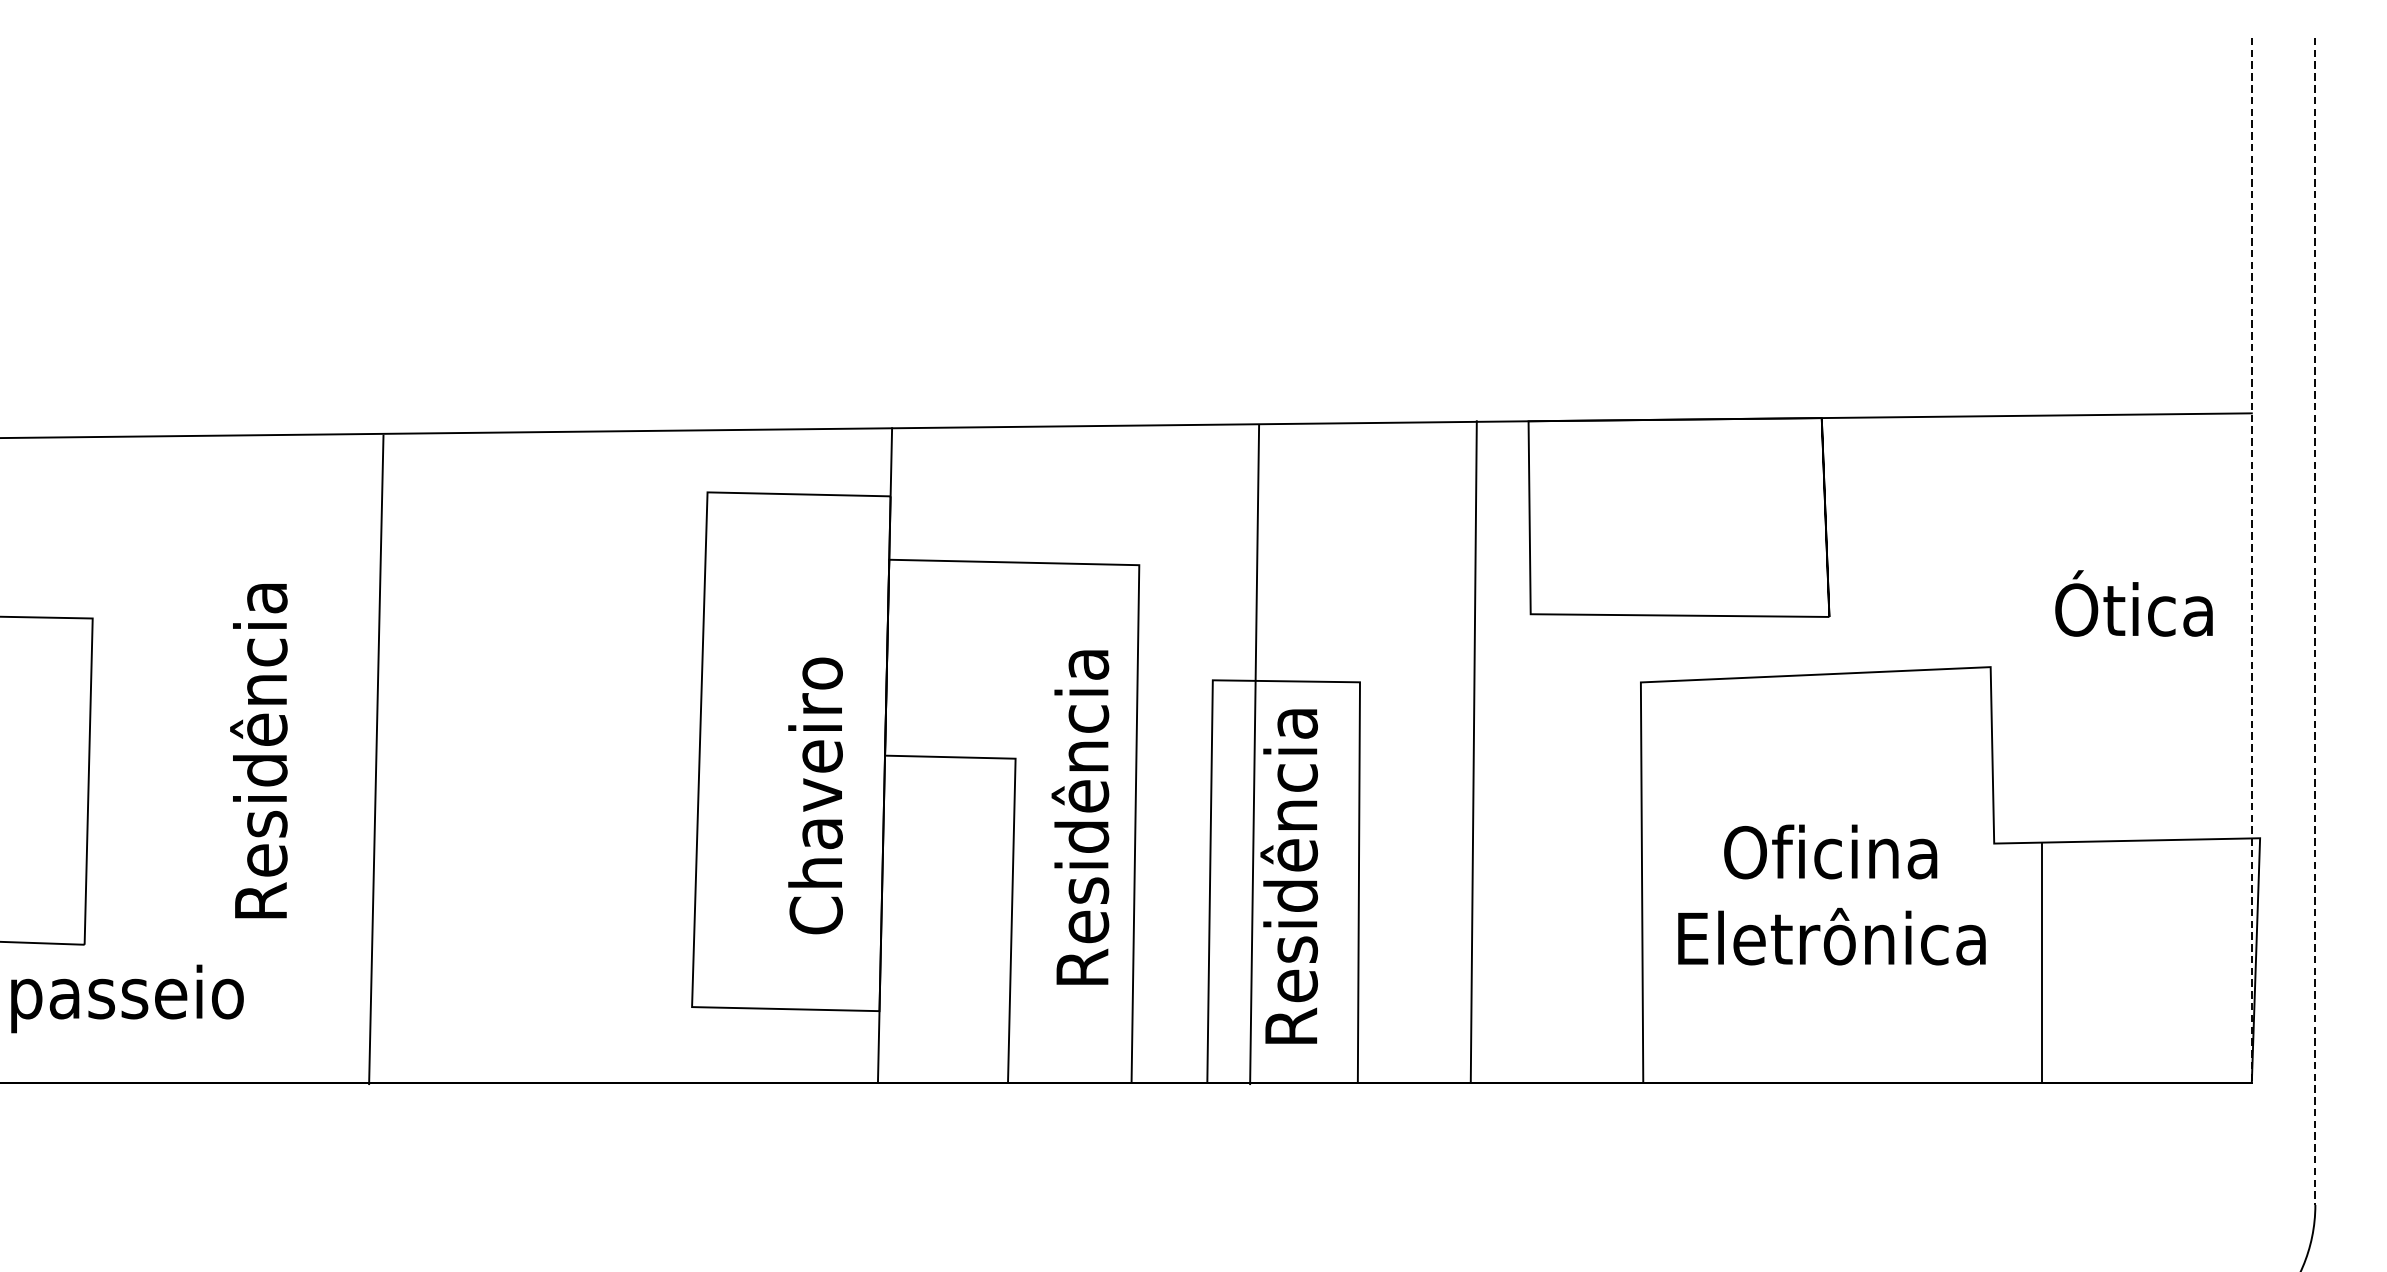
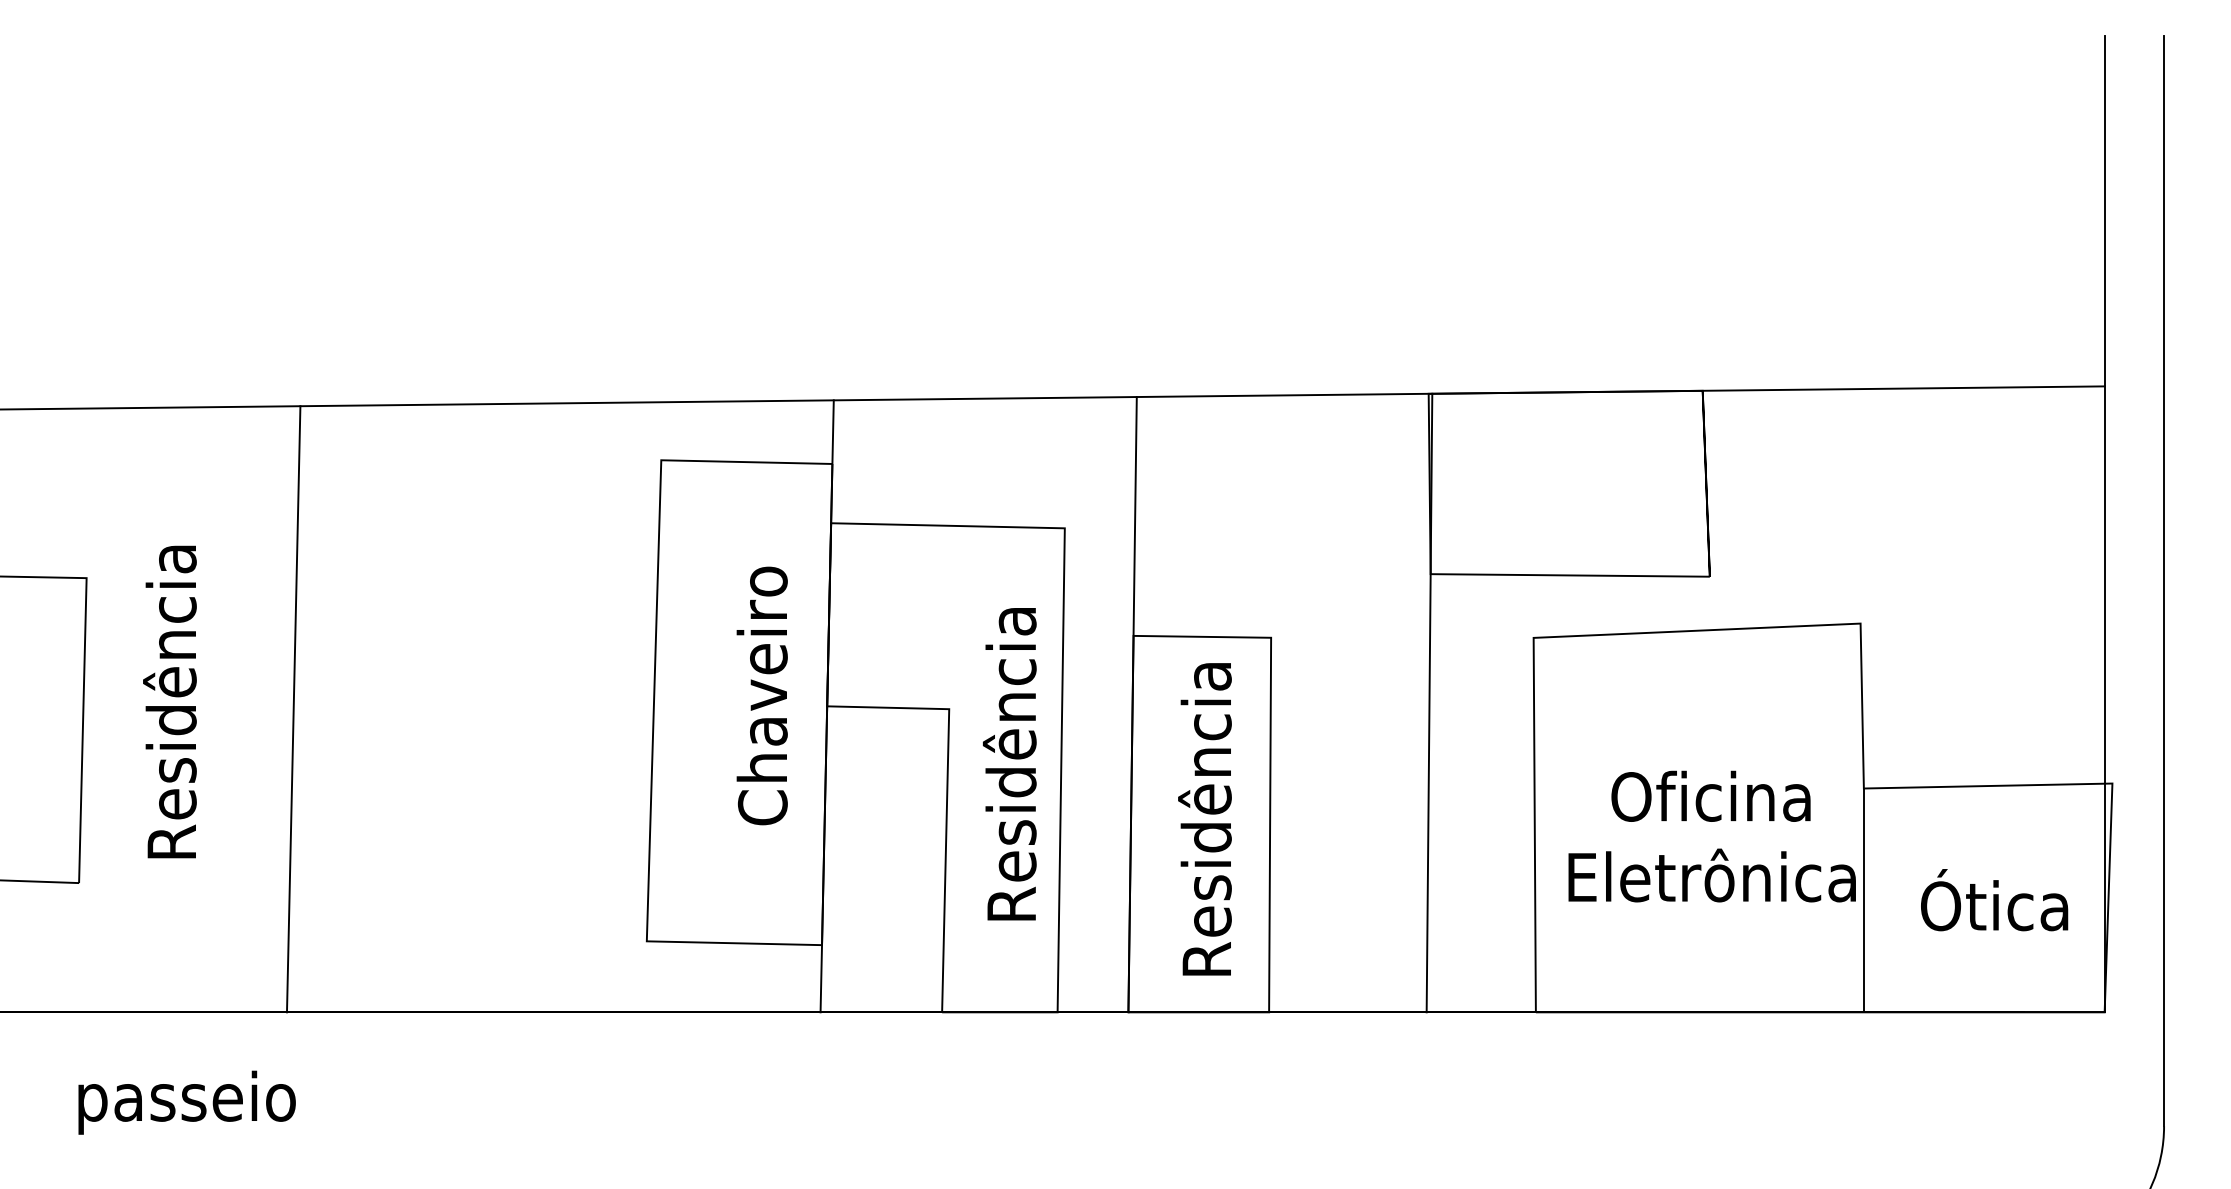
line: (2251, 561) -> (2104, 524), dashed -> solid
text: (2133, 603) -> (1994, 900), moved
line: (2315, 622) -> (2164, 581), dashed -> solid
text: (258, 750) -> (169, 701), moved
line: (1473, 751) -> (1429, 702), moved
line: (1254, 754) -> (1132, 704), moved
line: (376, 760) -> (293, 709), moved
text: (814, 795) -> (761, 695), moved
line: (2041, 963) -> (1863, 900), moved
text: (126, 998) -> (186, 1102), moved

